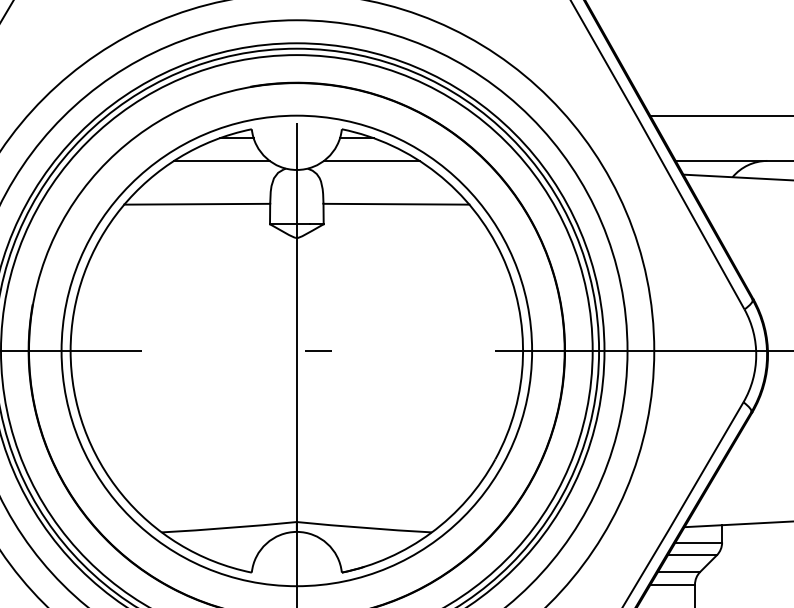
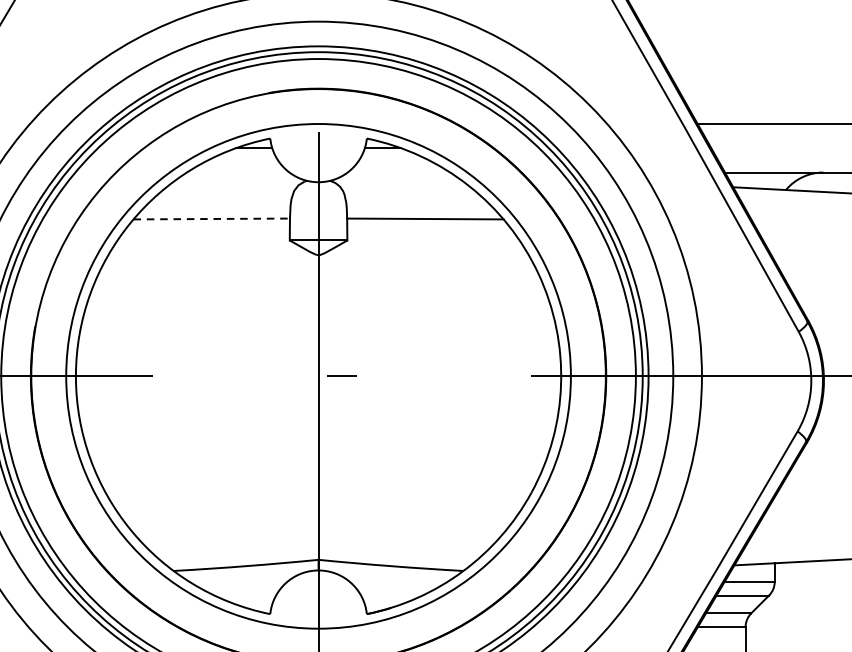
line: (221, 160) -> (237, 172), removed
line: (371, 160) -> (398, 172), removed
line: (197, 204) -> (212, 219), solid -> dashed

